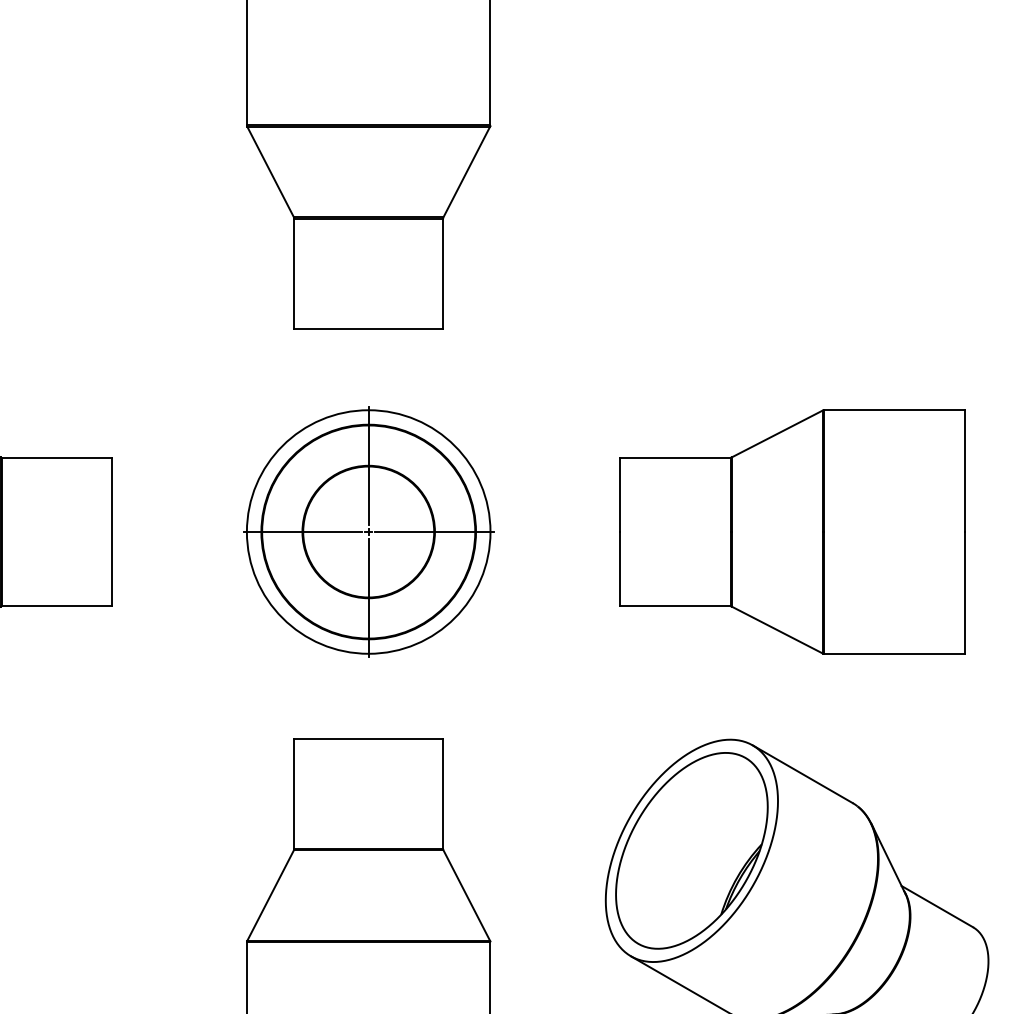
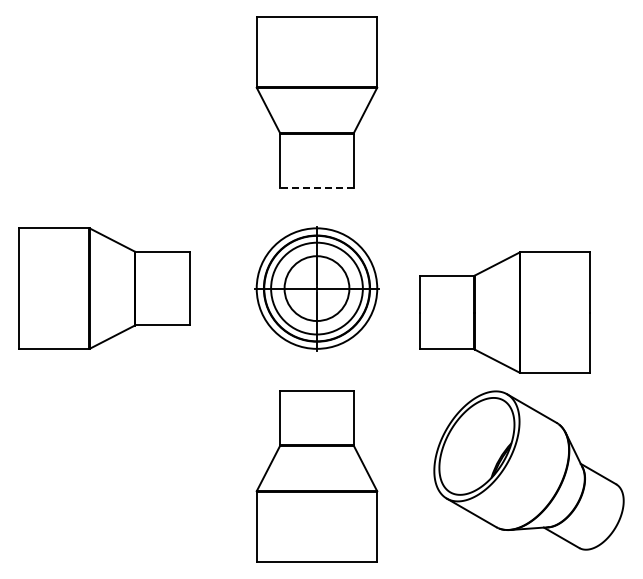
line: (367, 329) -> (316, 188), solid -> dashed
circle: (367, 531) -> (316, 288), size x1.4
part: (792, 531) -> (504, 312), moved

